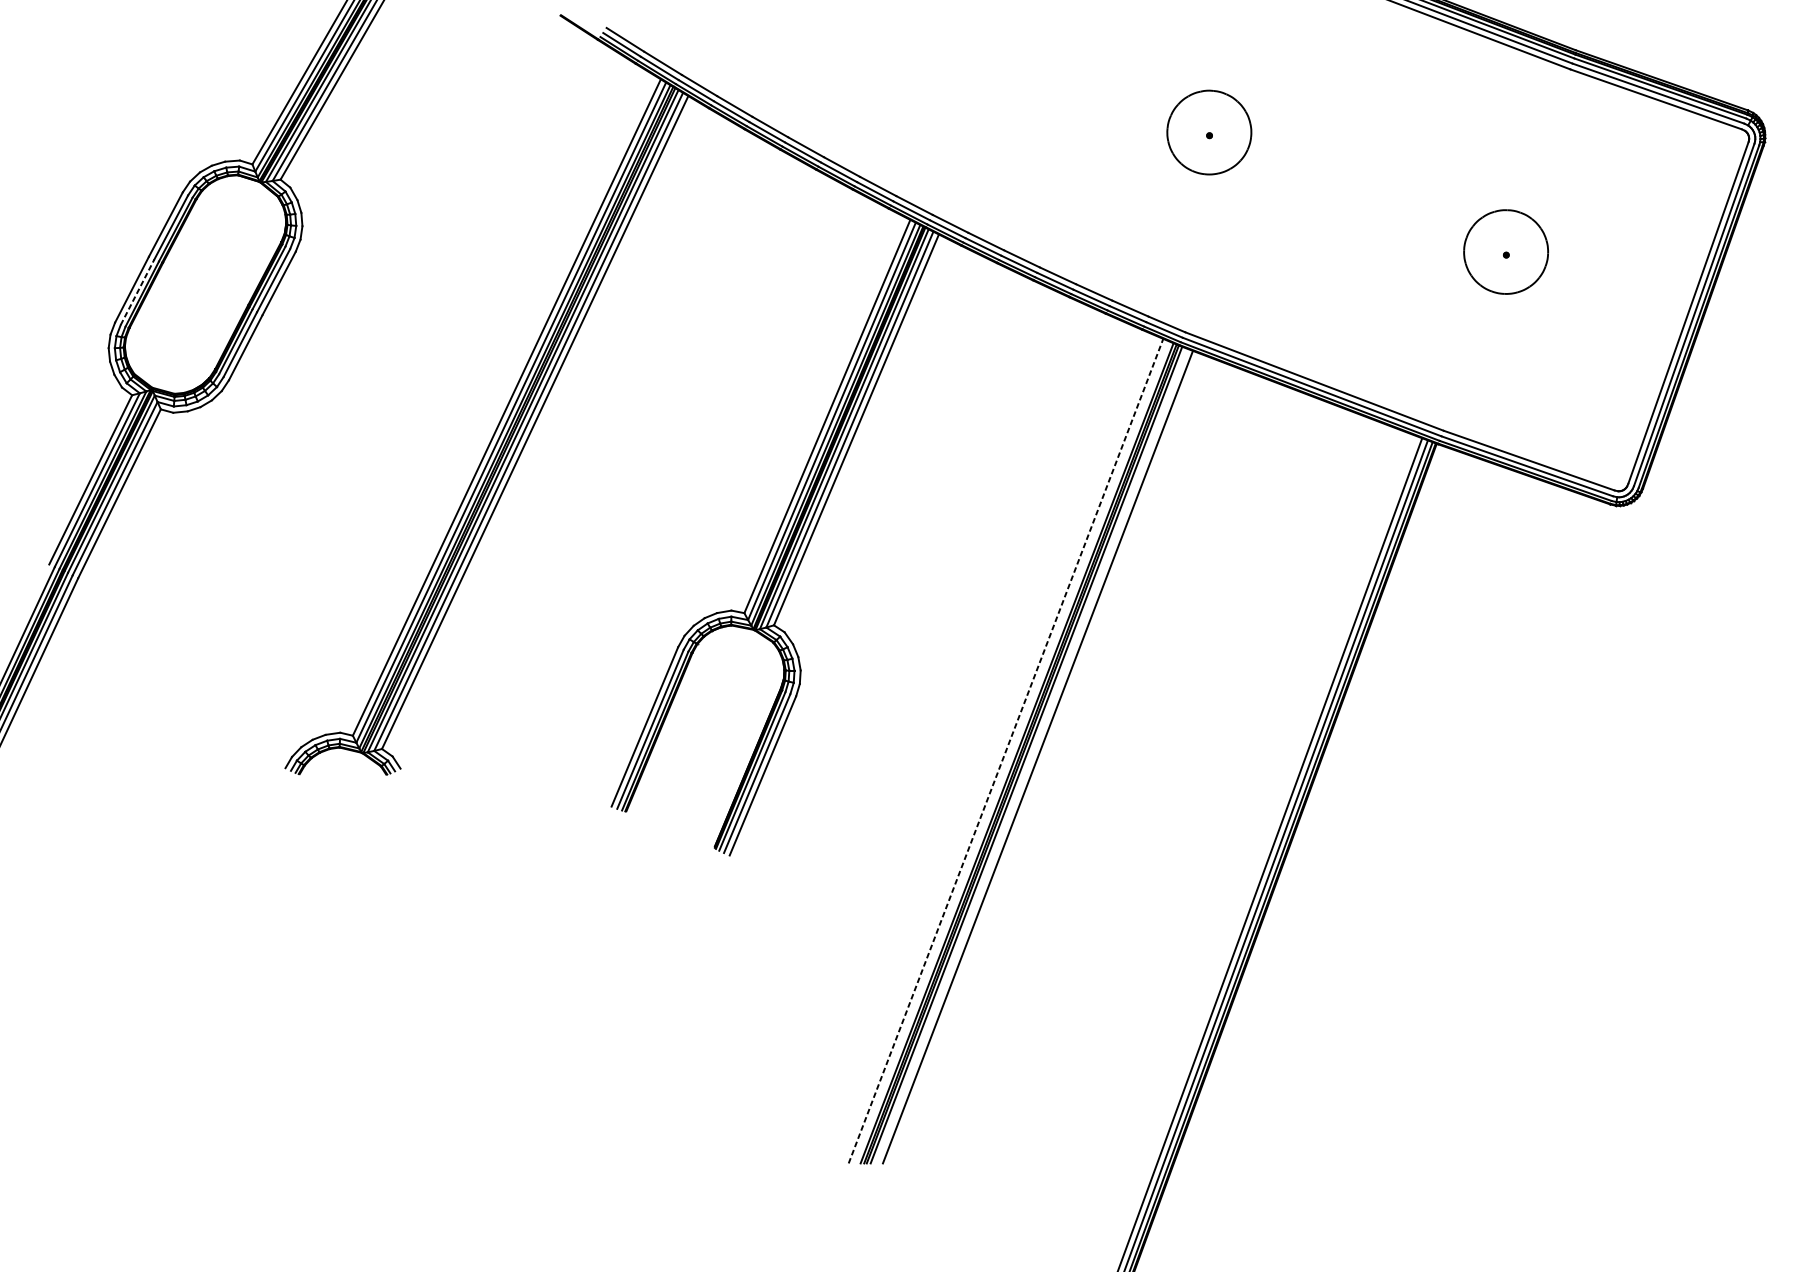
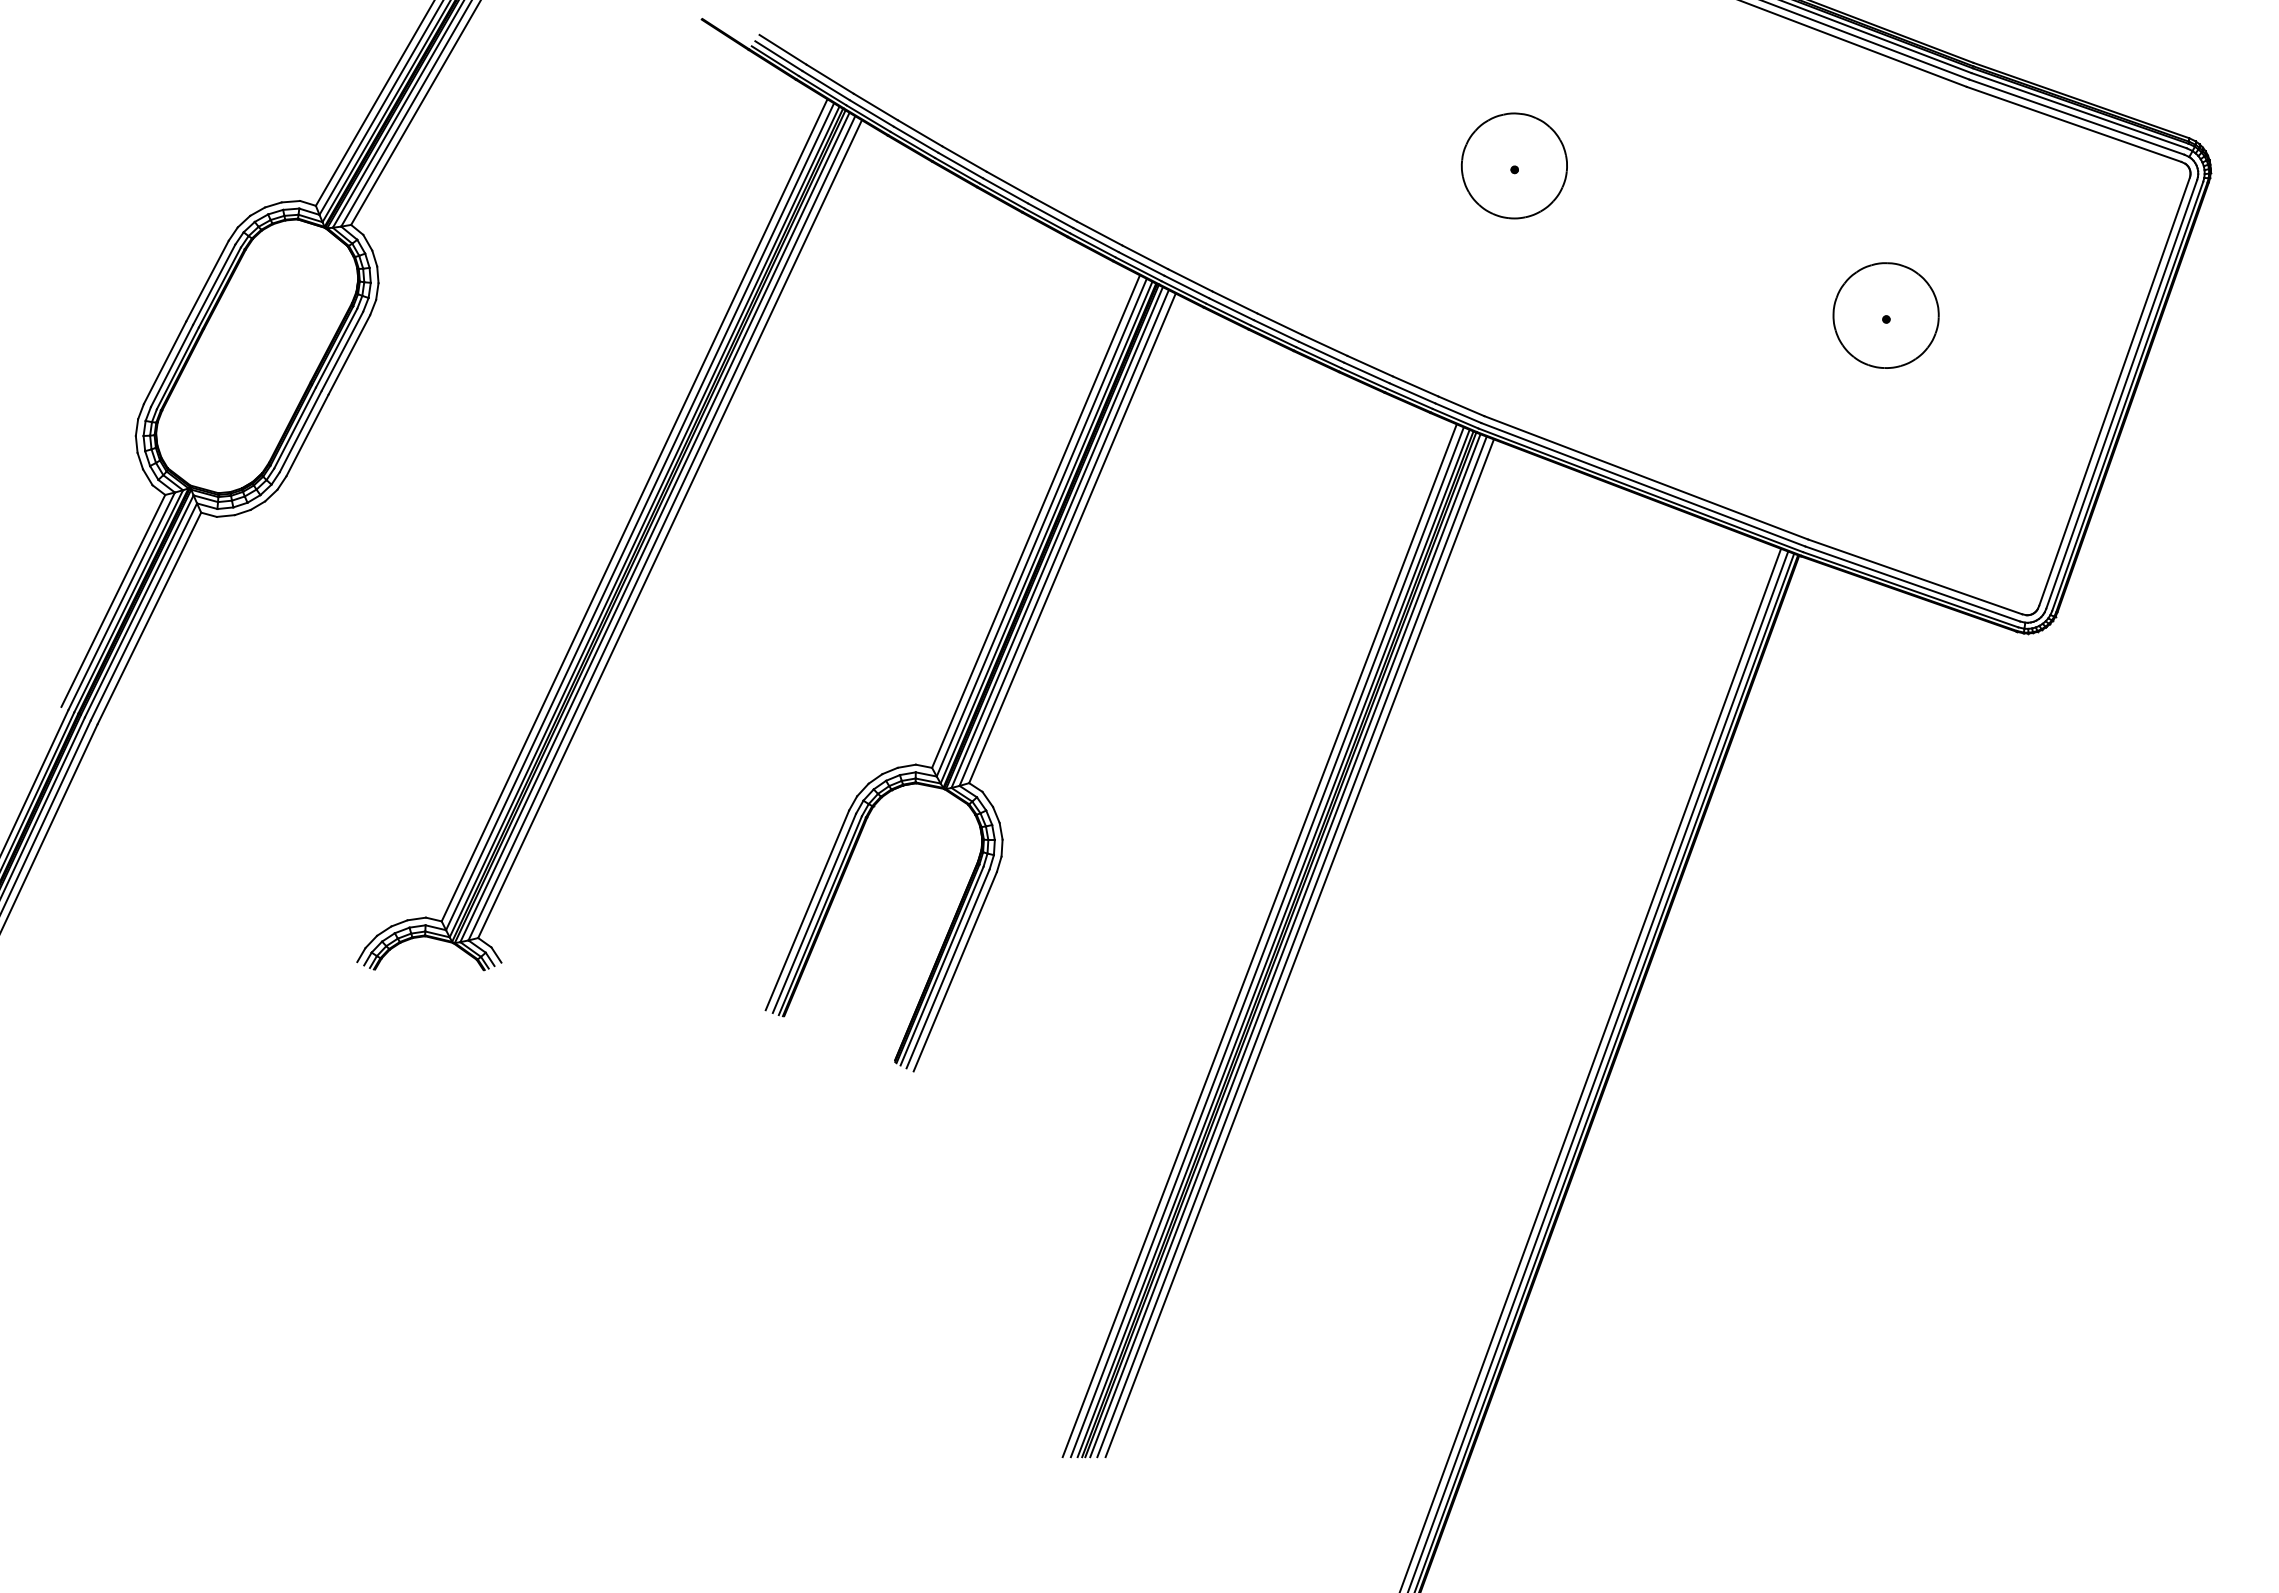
line: (137, 291) -> (172, 365), dashed -> solid
line: (1005, 750) -> (1259, 940), dashed -> solid
line: (1011, 752) -> (1266, 942), added
line: (1031, 755) -> (1291, 946), added

